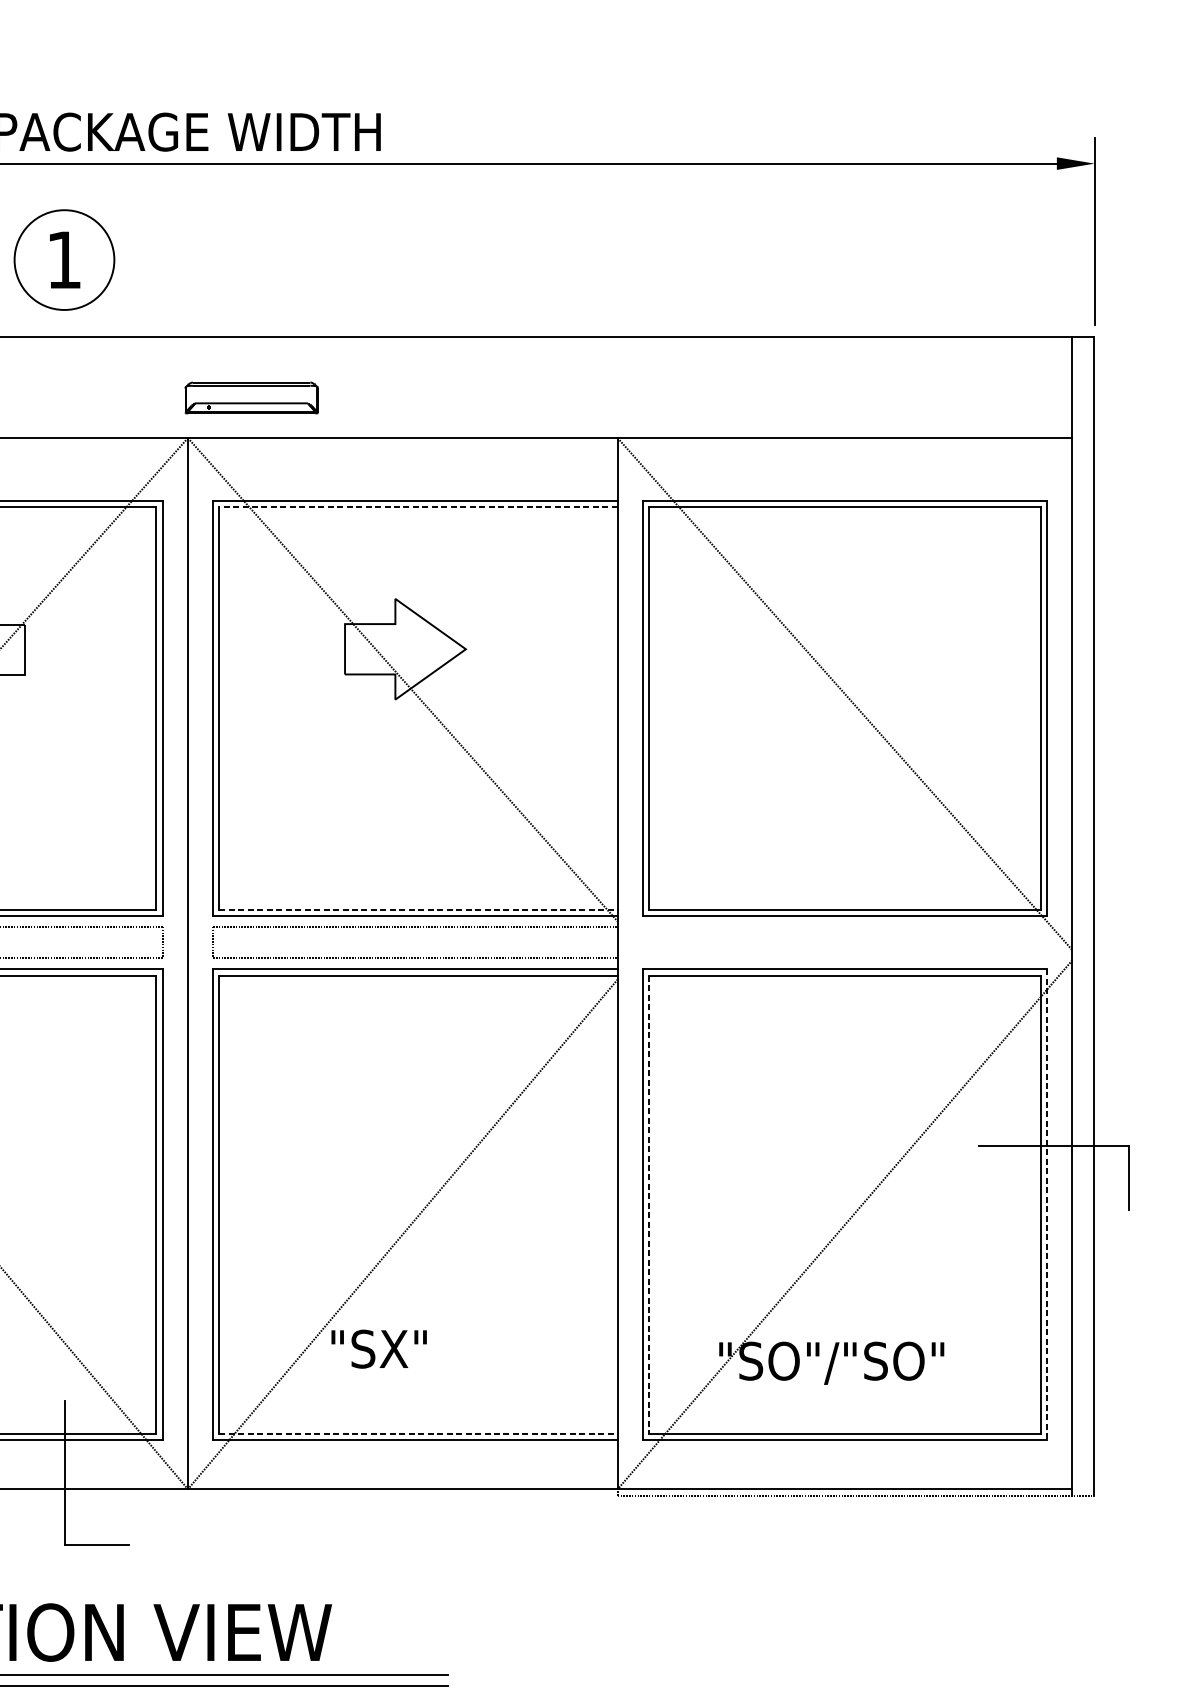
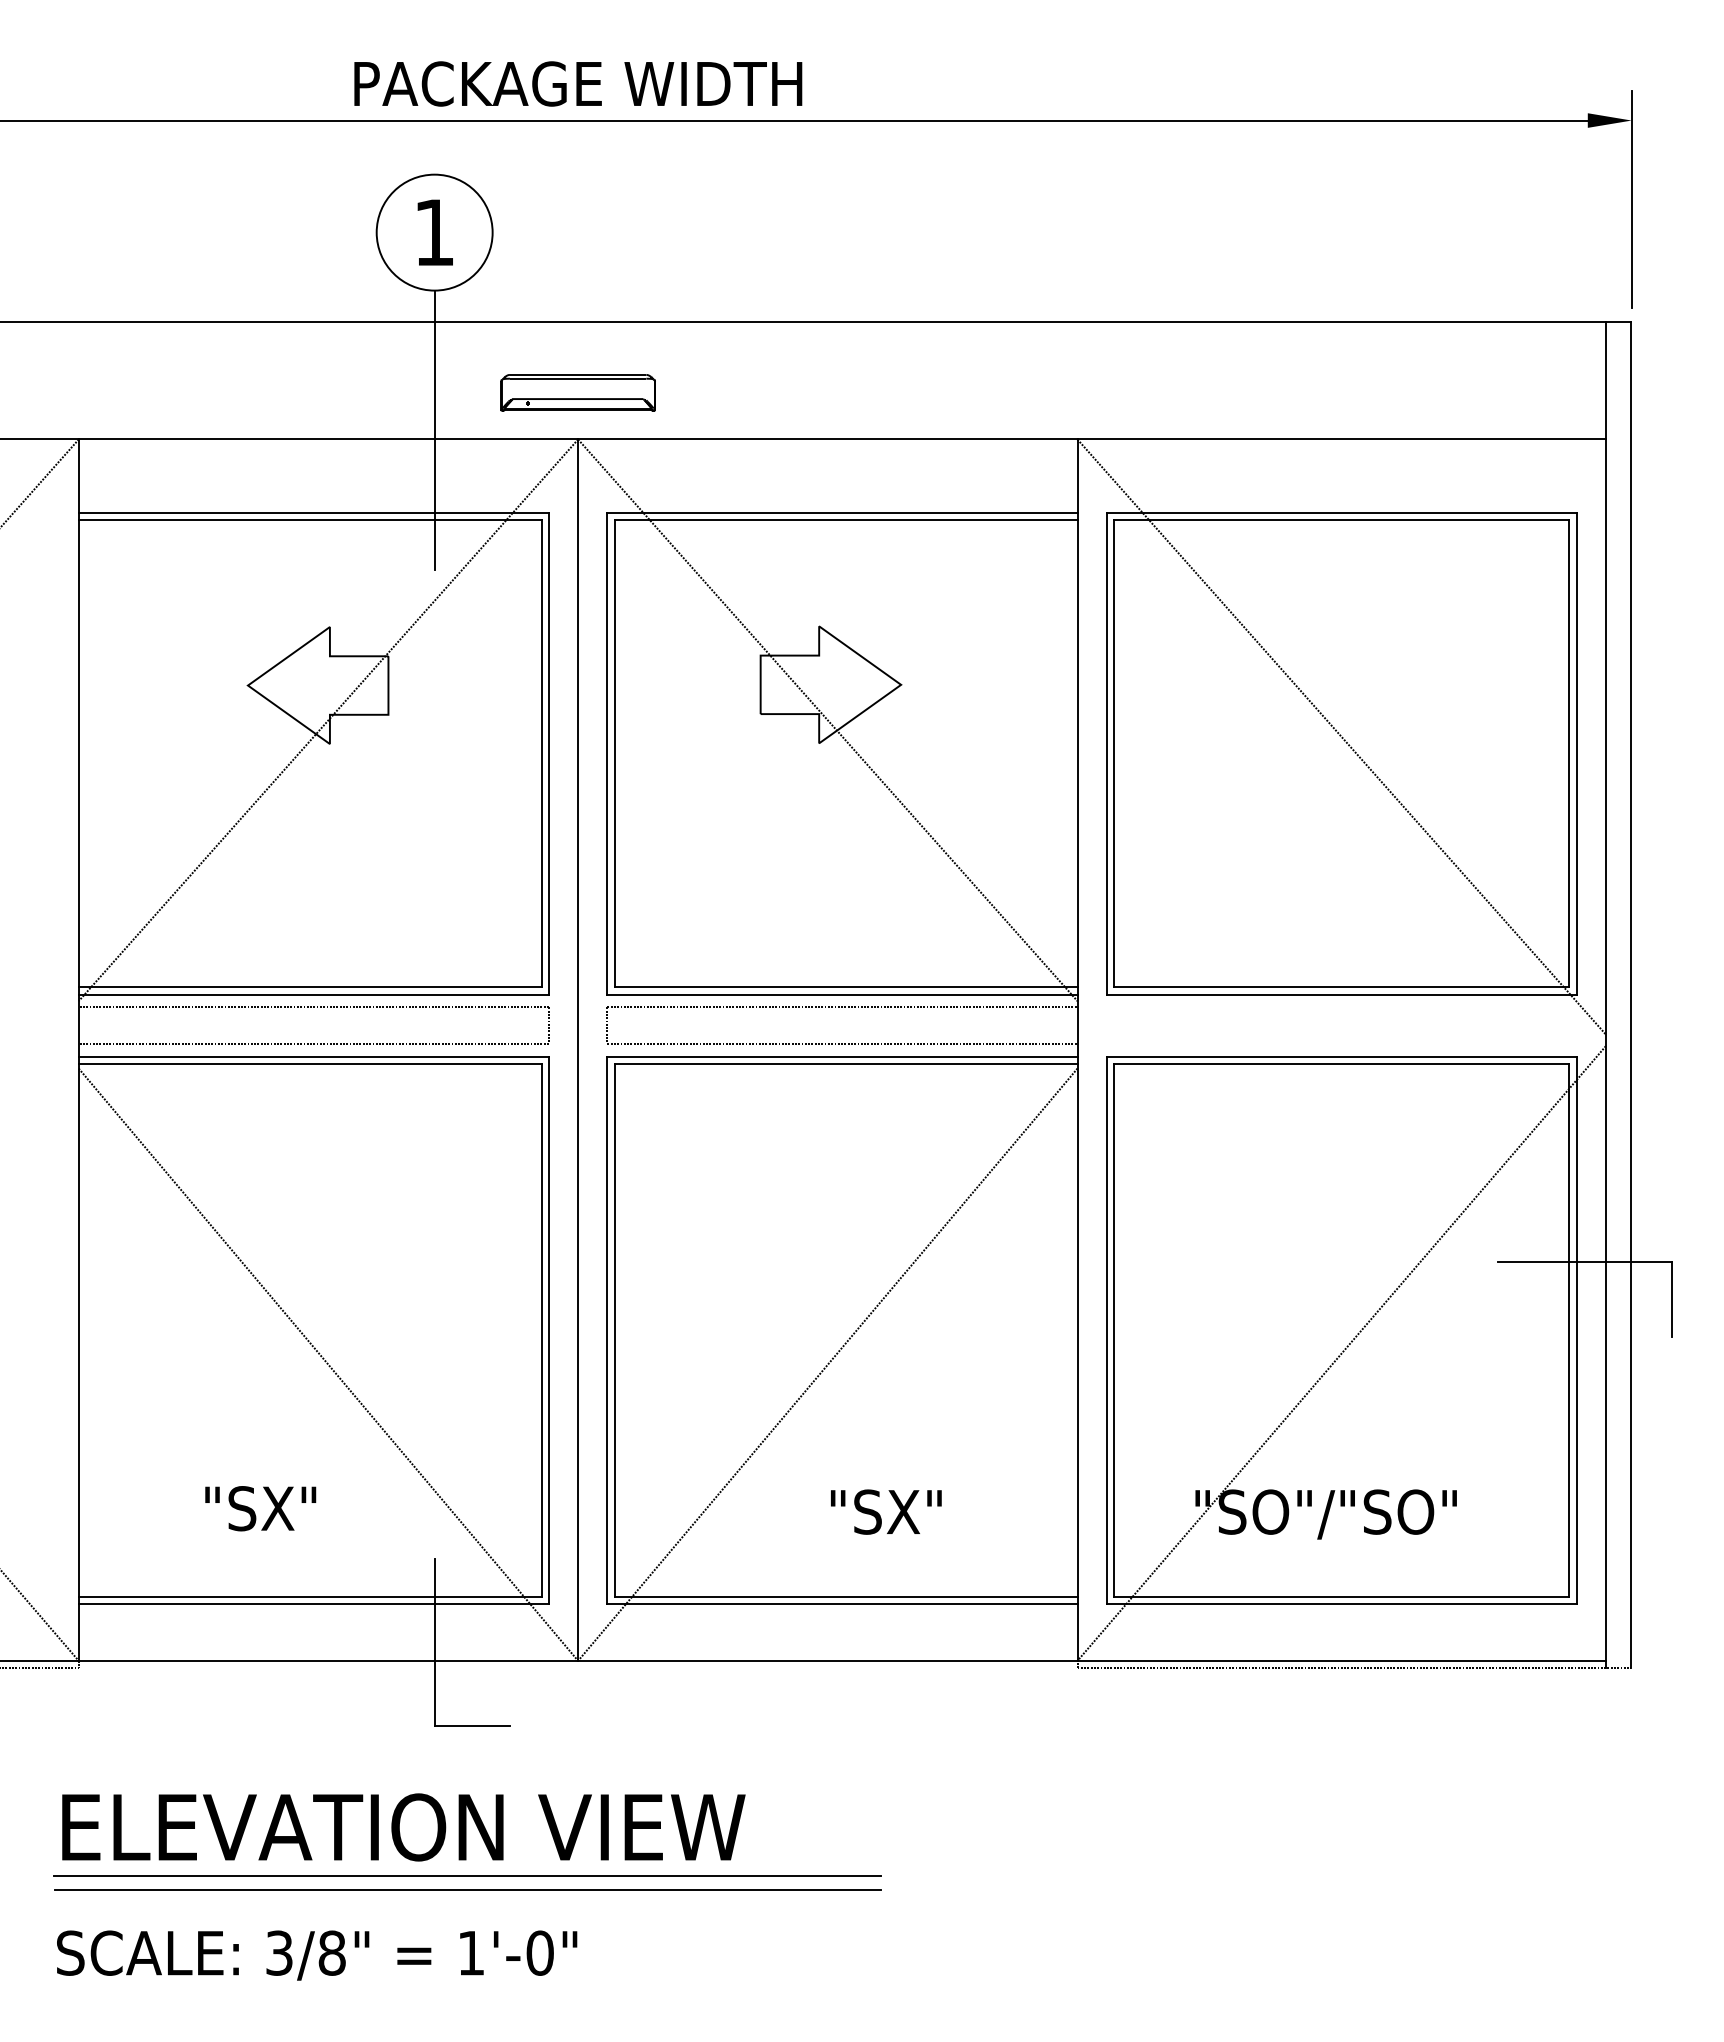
part: (251, 397) -> (577, 392), moved
line: (64, 429) -> (434, 429), added
line: (418, 506) -> (845, 519), dashed -> solid
line: (418, 909) -> (846, 987), dashed -> solid
line: (1047, 1204) -> (1576, 1330), dashed -> solid
line: (649, 1205) -> (1114, 1331), dashed -> solid
text: (379, 1348) -> (886, 1511), moved
line: (418, 1433) -> (846, 1596), dashed -> solid

